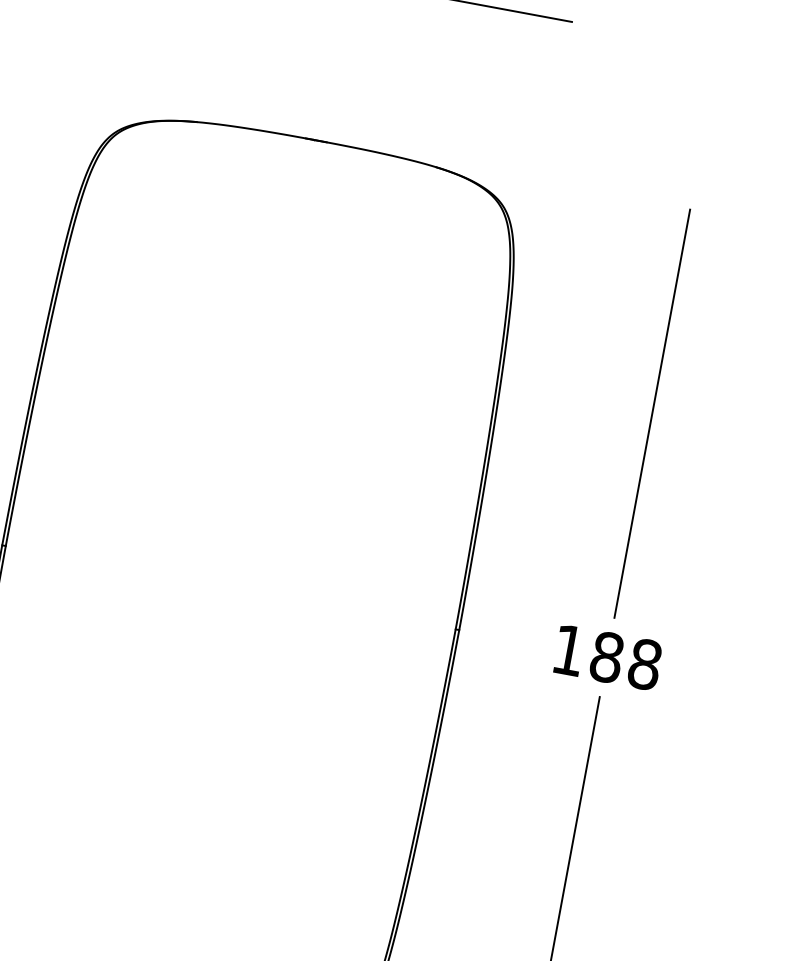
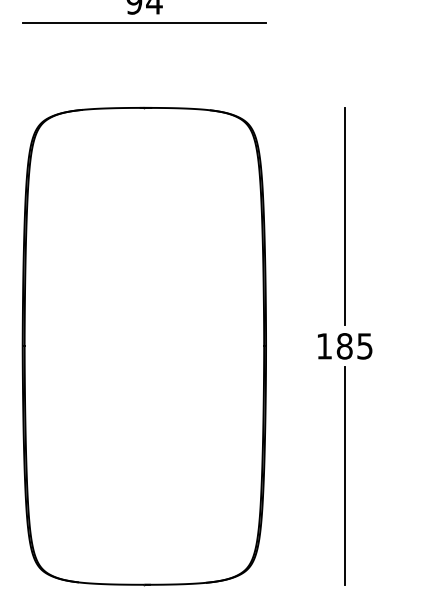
text: (644, 664) -> (364, 346), 188 -> 185

